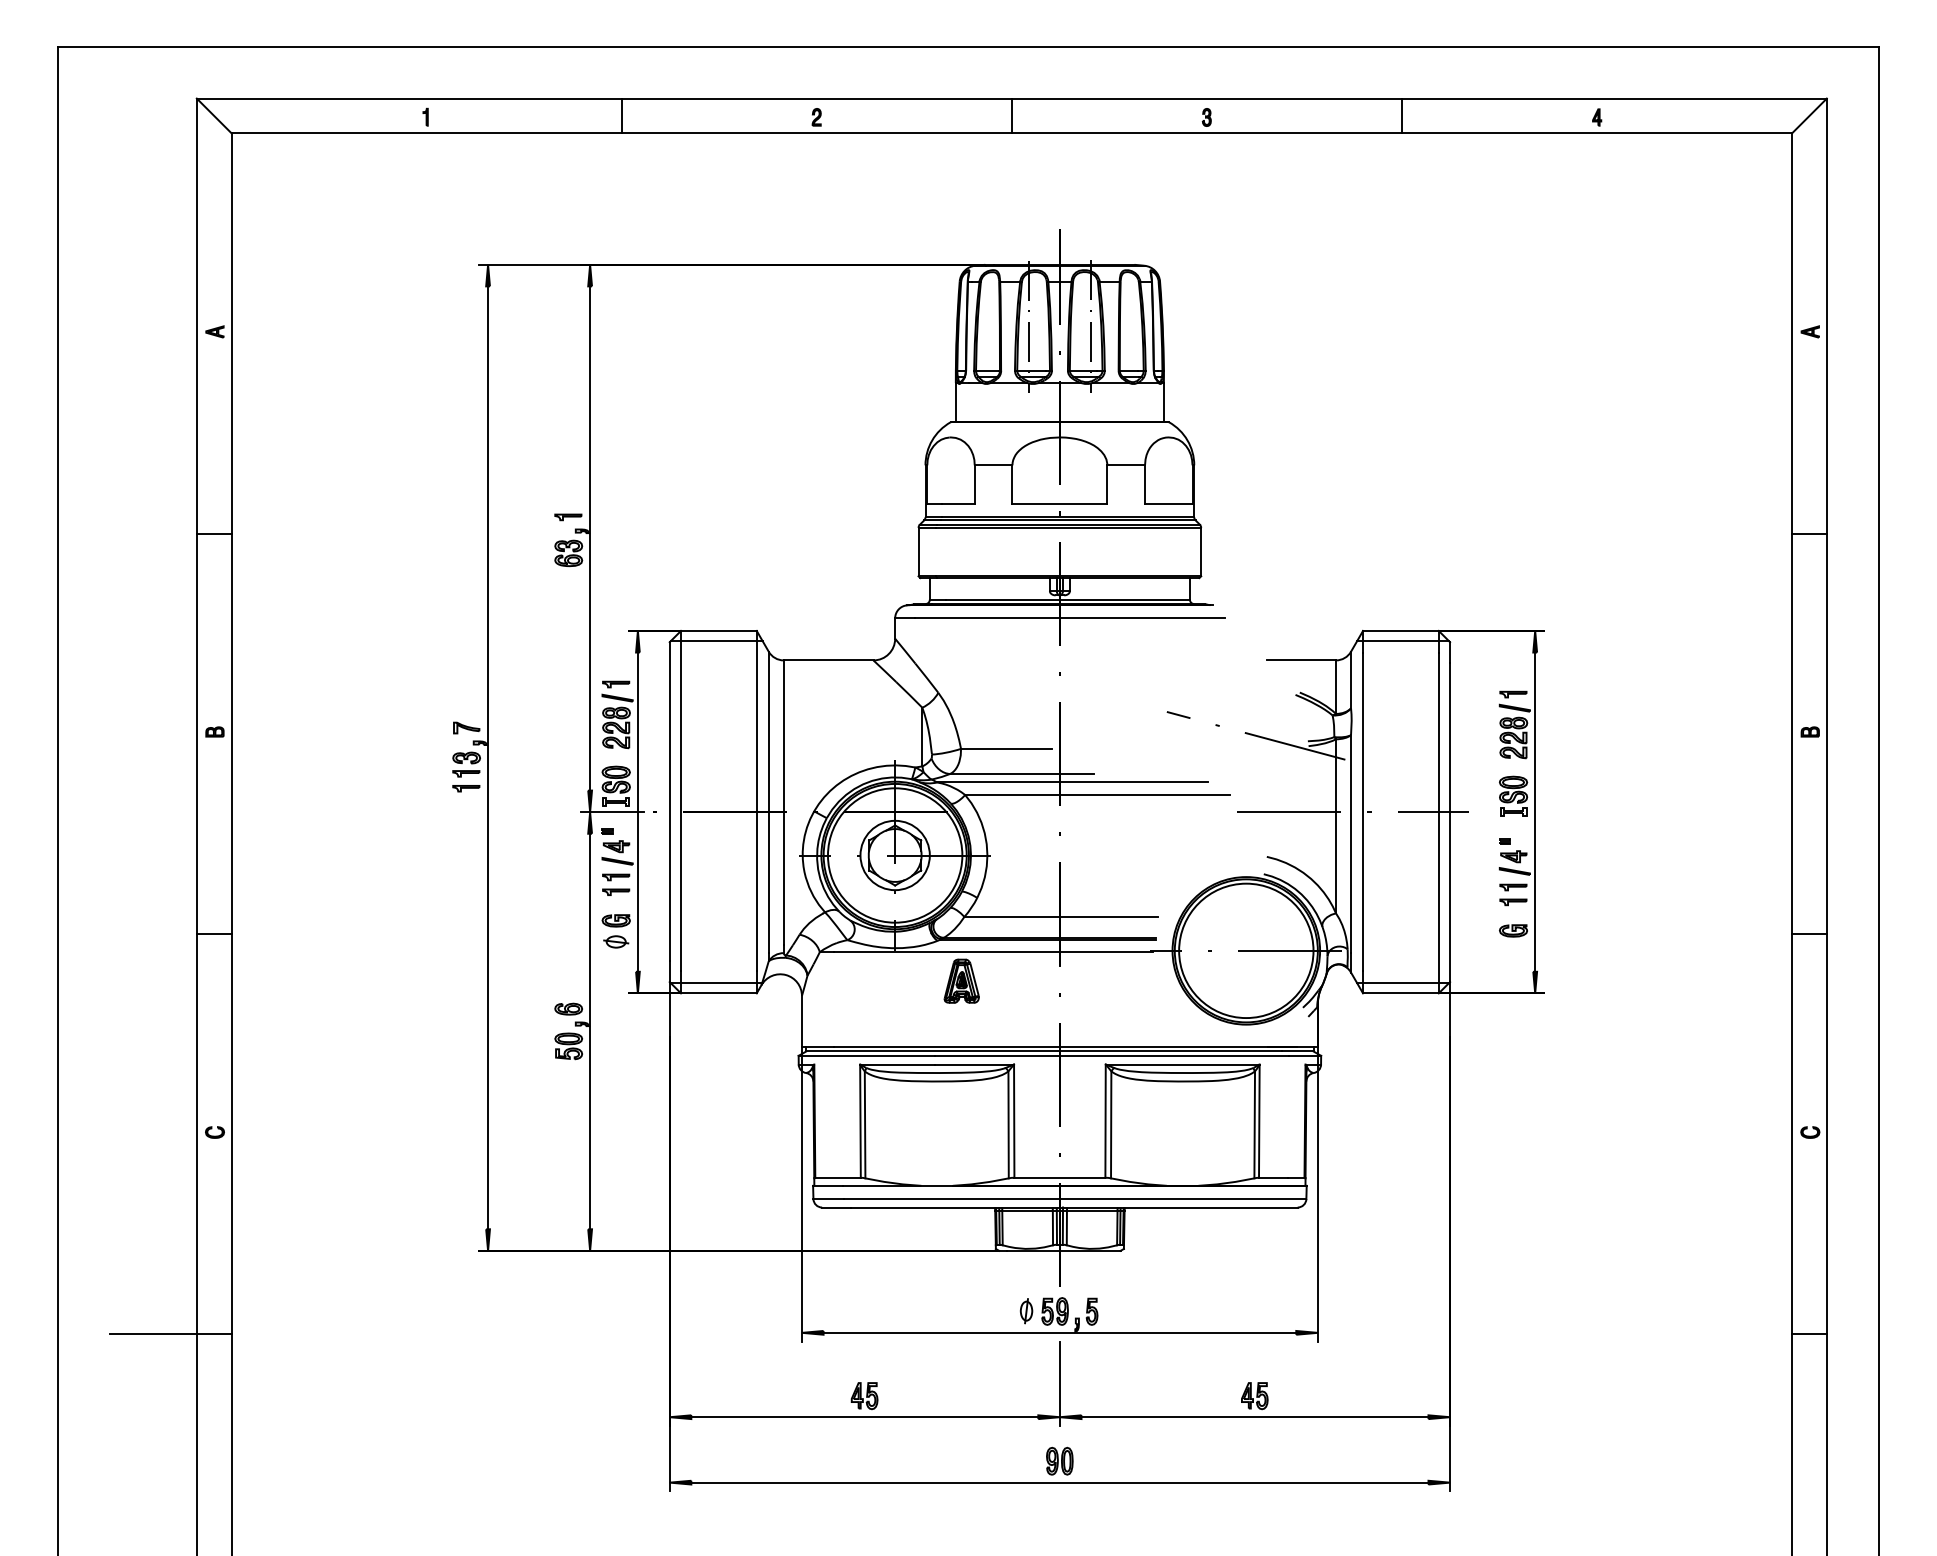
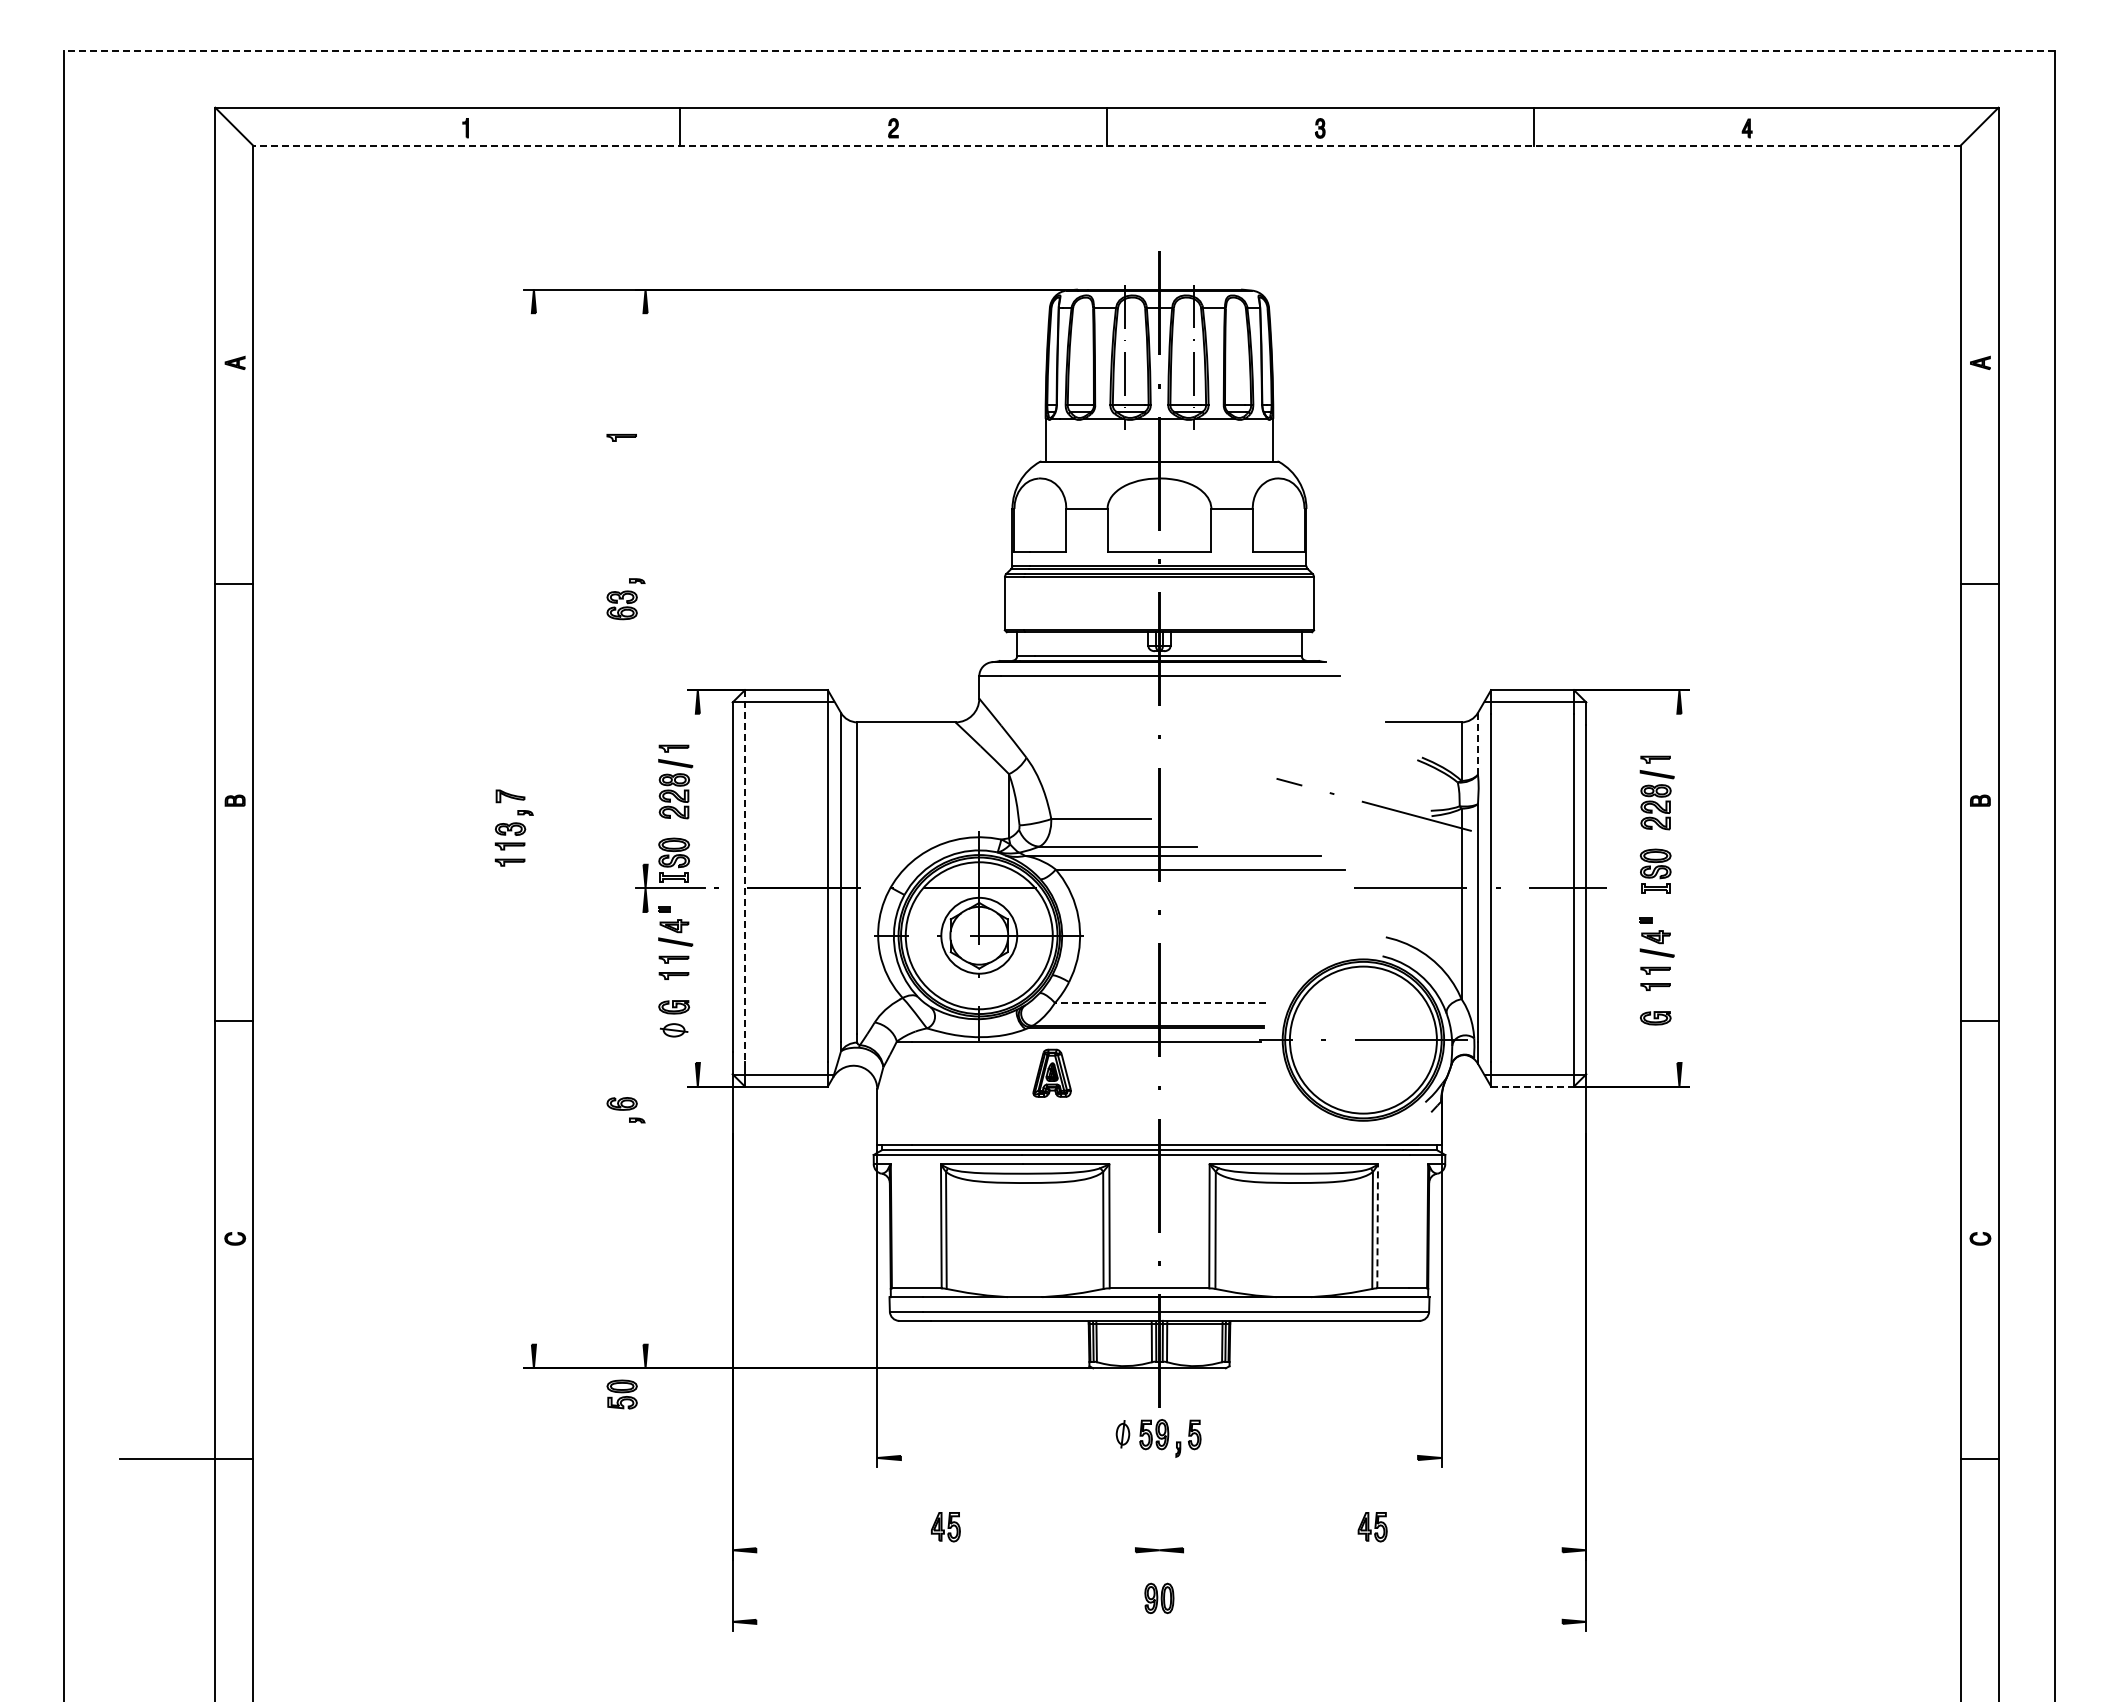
line: (968, 46) -> (1059, 50), solid -> dashed
line: (1011, 133) -> (1106, 145), solid -> dashed
part: (568, 517) -> (621, 437), moved
line: (590, 538) -> (645, 588), removed
line: (1350, 679) -> (1477, 743), solid -> dashed
line: (487, 757) -> (533, 828), removed
line: (681, 801) -> (745, 876), solid -> dashed
line: (637, 811) -> (697, 887), removed
line: (1535, 811) -> (1679, 887), removed
line: (1060, 916) -> (1160, 1002), solid -> dashed
line: (1401, 993) -> (1533, 1086), solid -> dashed
line: (590, 1030) -> (645, 1127), removed
part: (568, 1046) -> (621, 1394), moved
line: (1259, 1121) -> (1377, 1226), solid -> dashed
line: (1059, 1332) -> (1159, 1457), removed
line: (1059, 1383) -> (1159, 1513), removed
line: (864, 1417) -> (945, 1550), removed
line: (1254, 1417) -> (1372, 1550), removed
line: (1059, 1482) -> (1159, 1621), removed

